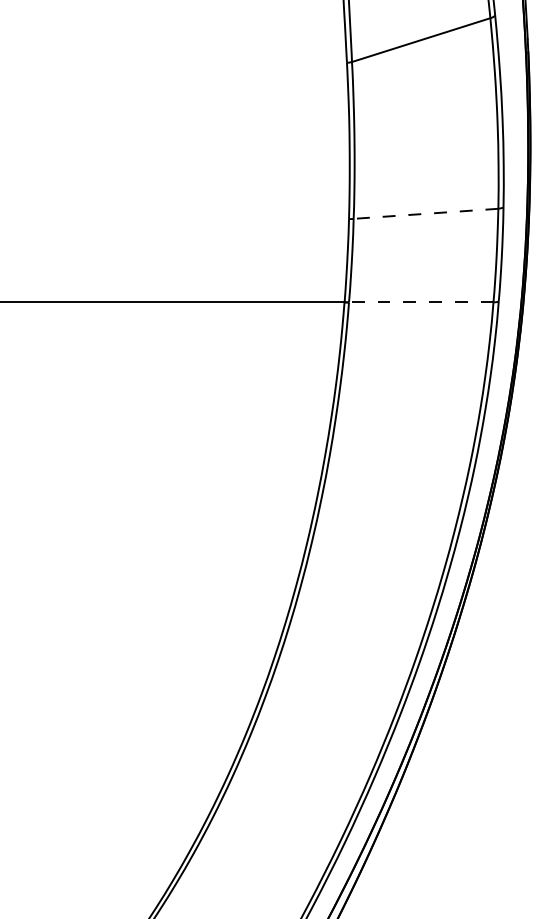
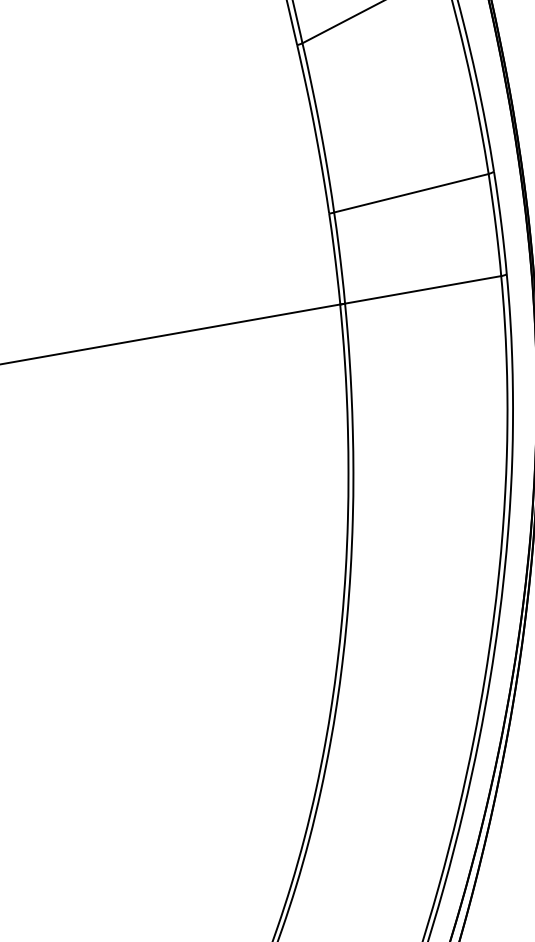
line: (426, 213) -> (411, 192), dashed -> solid
line: (420, 302) -> (422, 290), dashed -> solid

